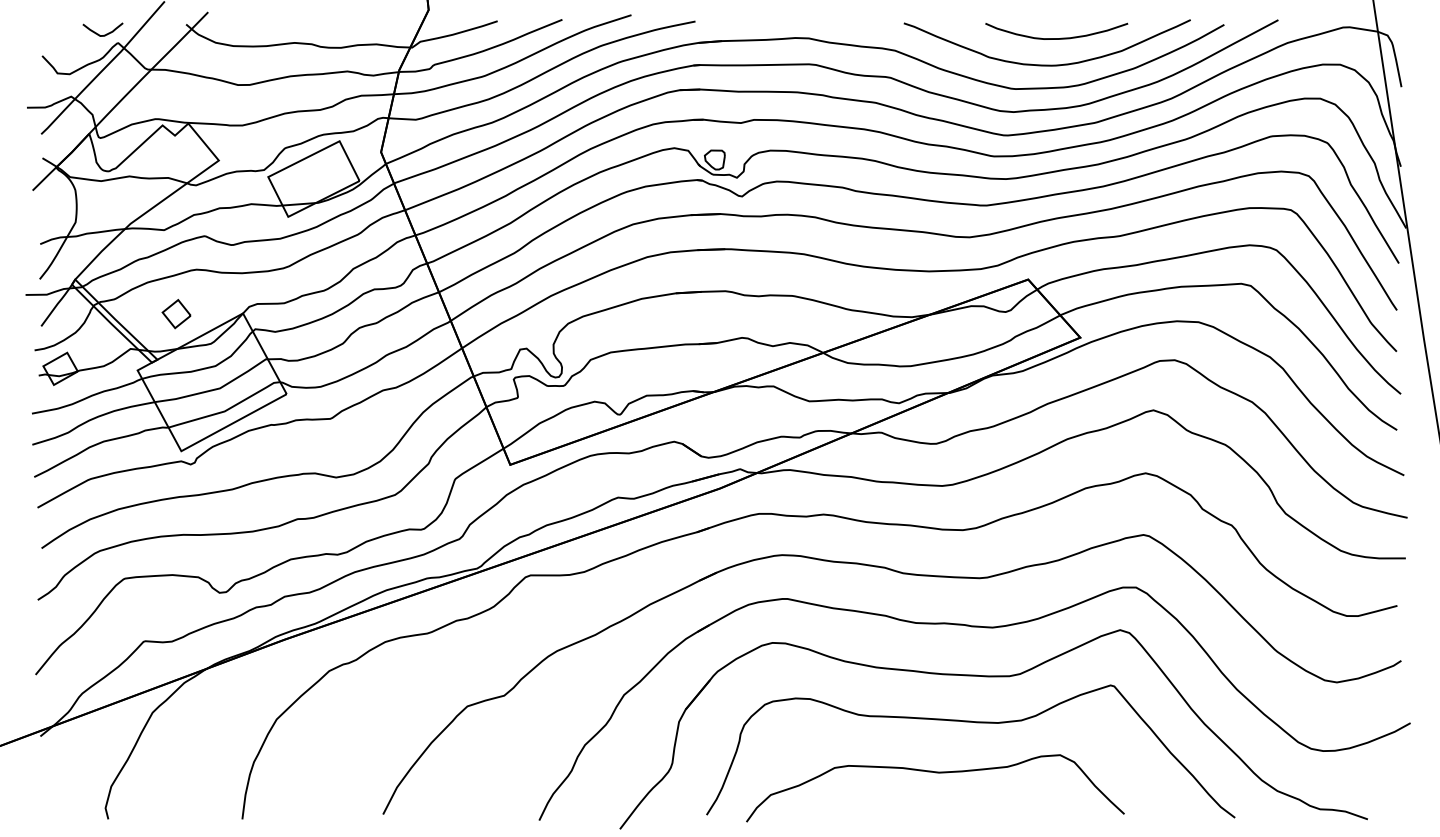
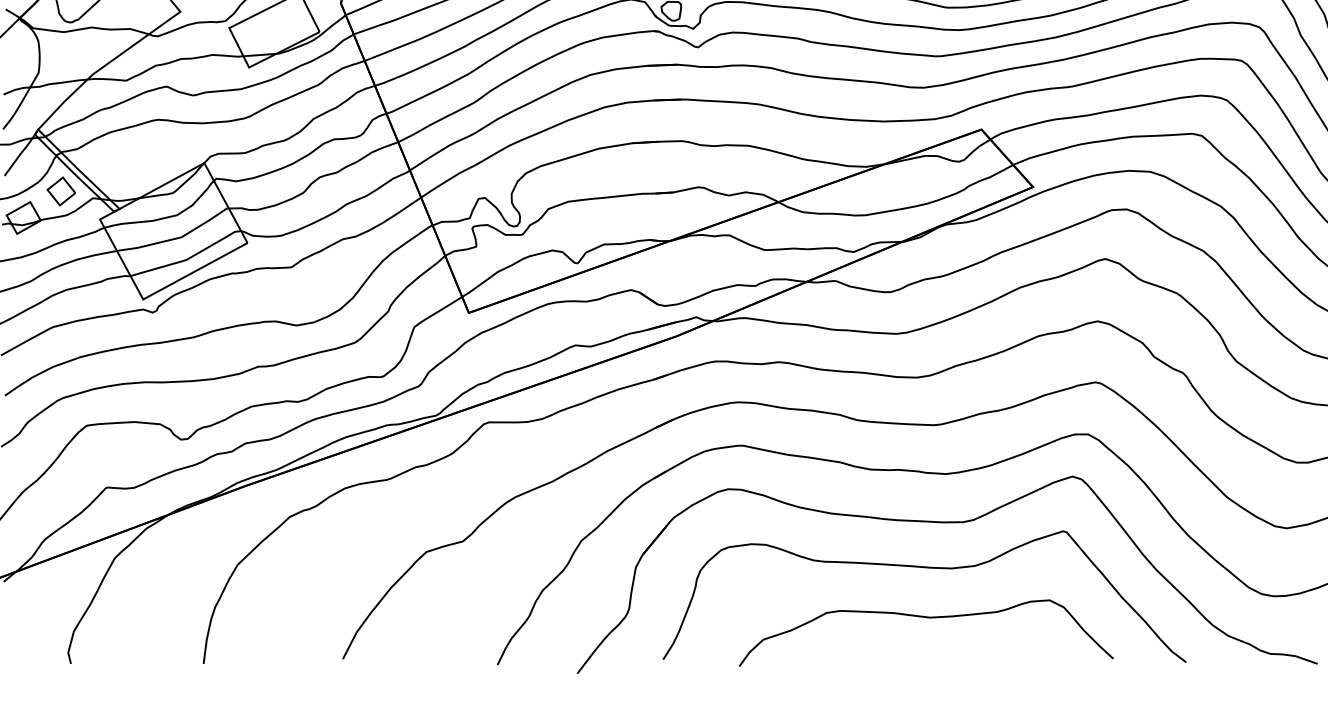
part: (176, 314) -> (61, 191), moved
curve: (935, 773) -> (926, 618), moved

